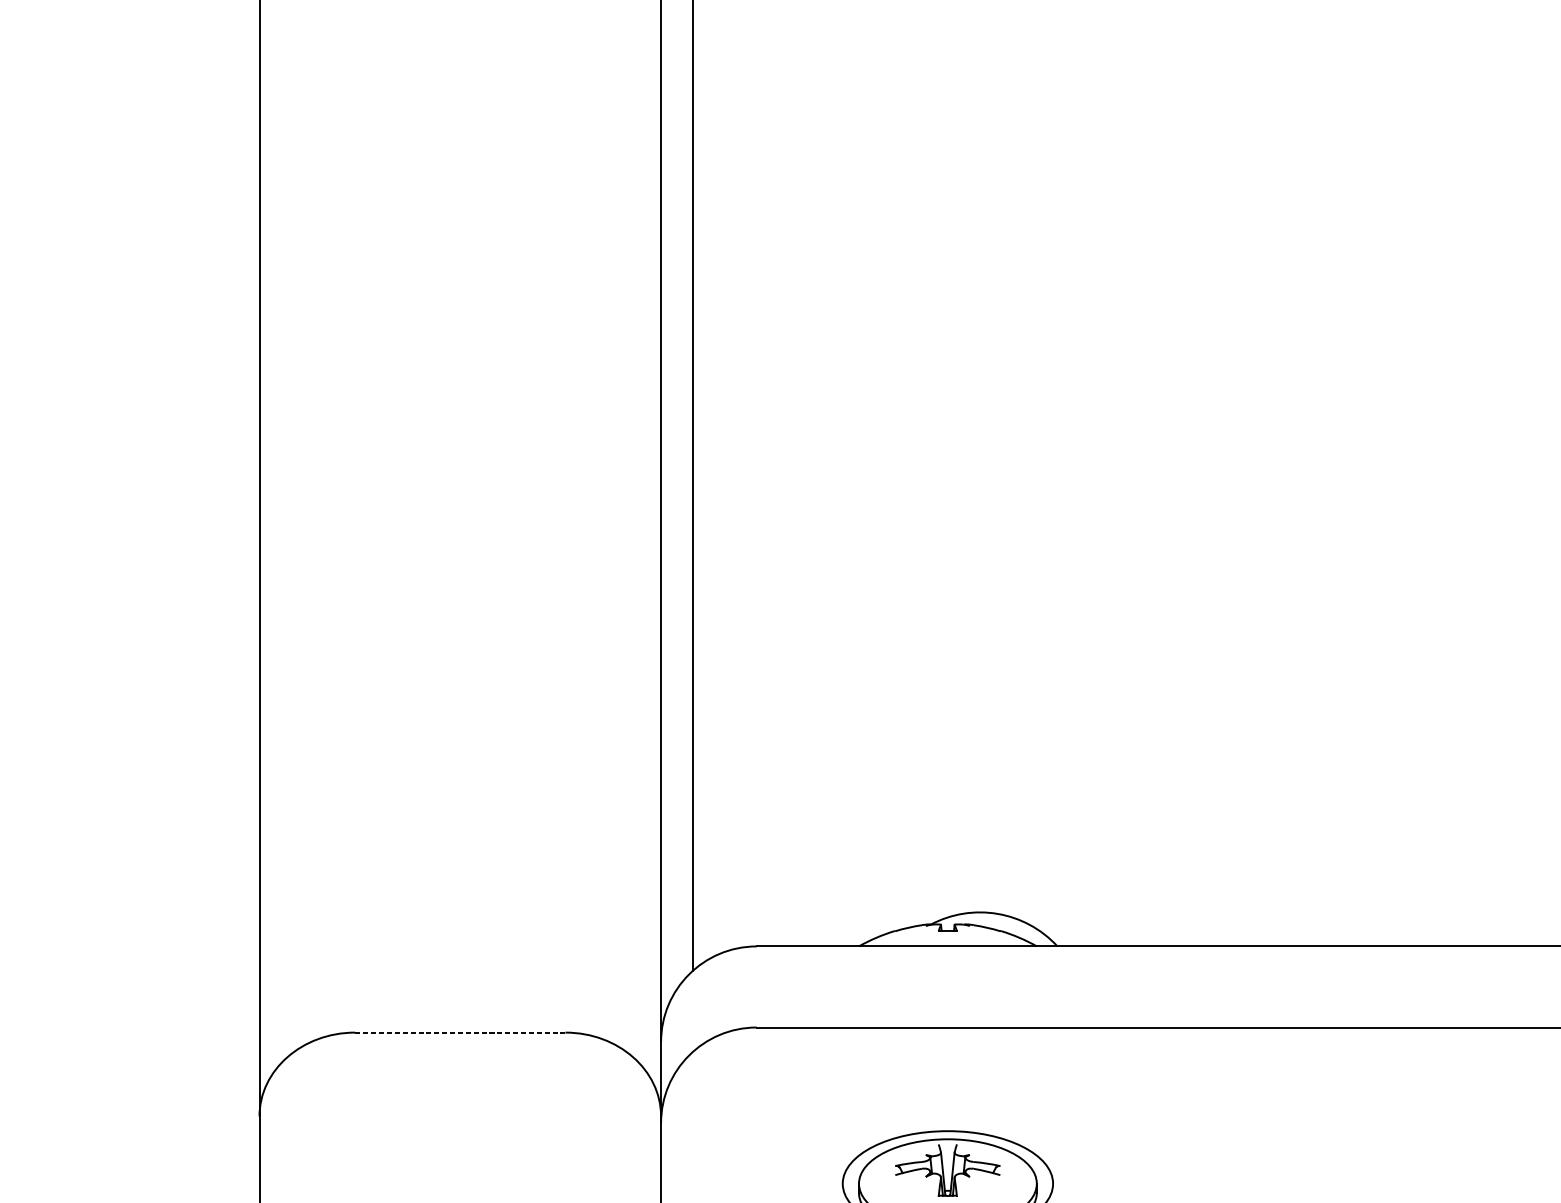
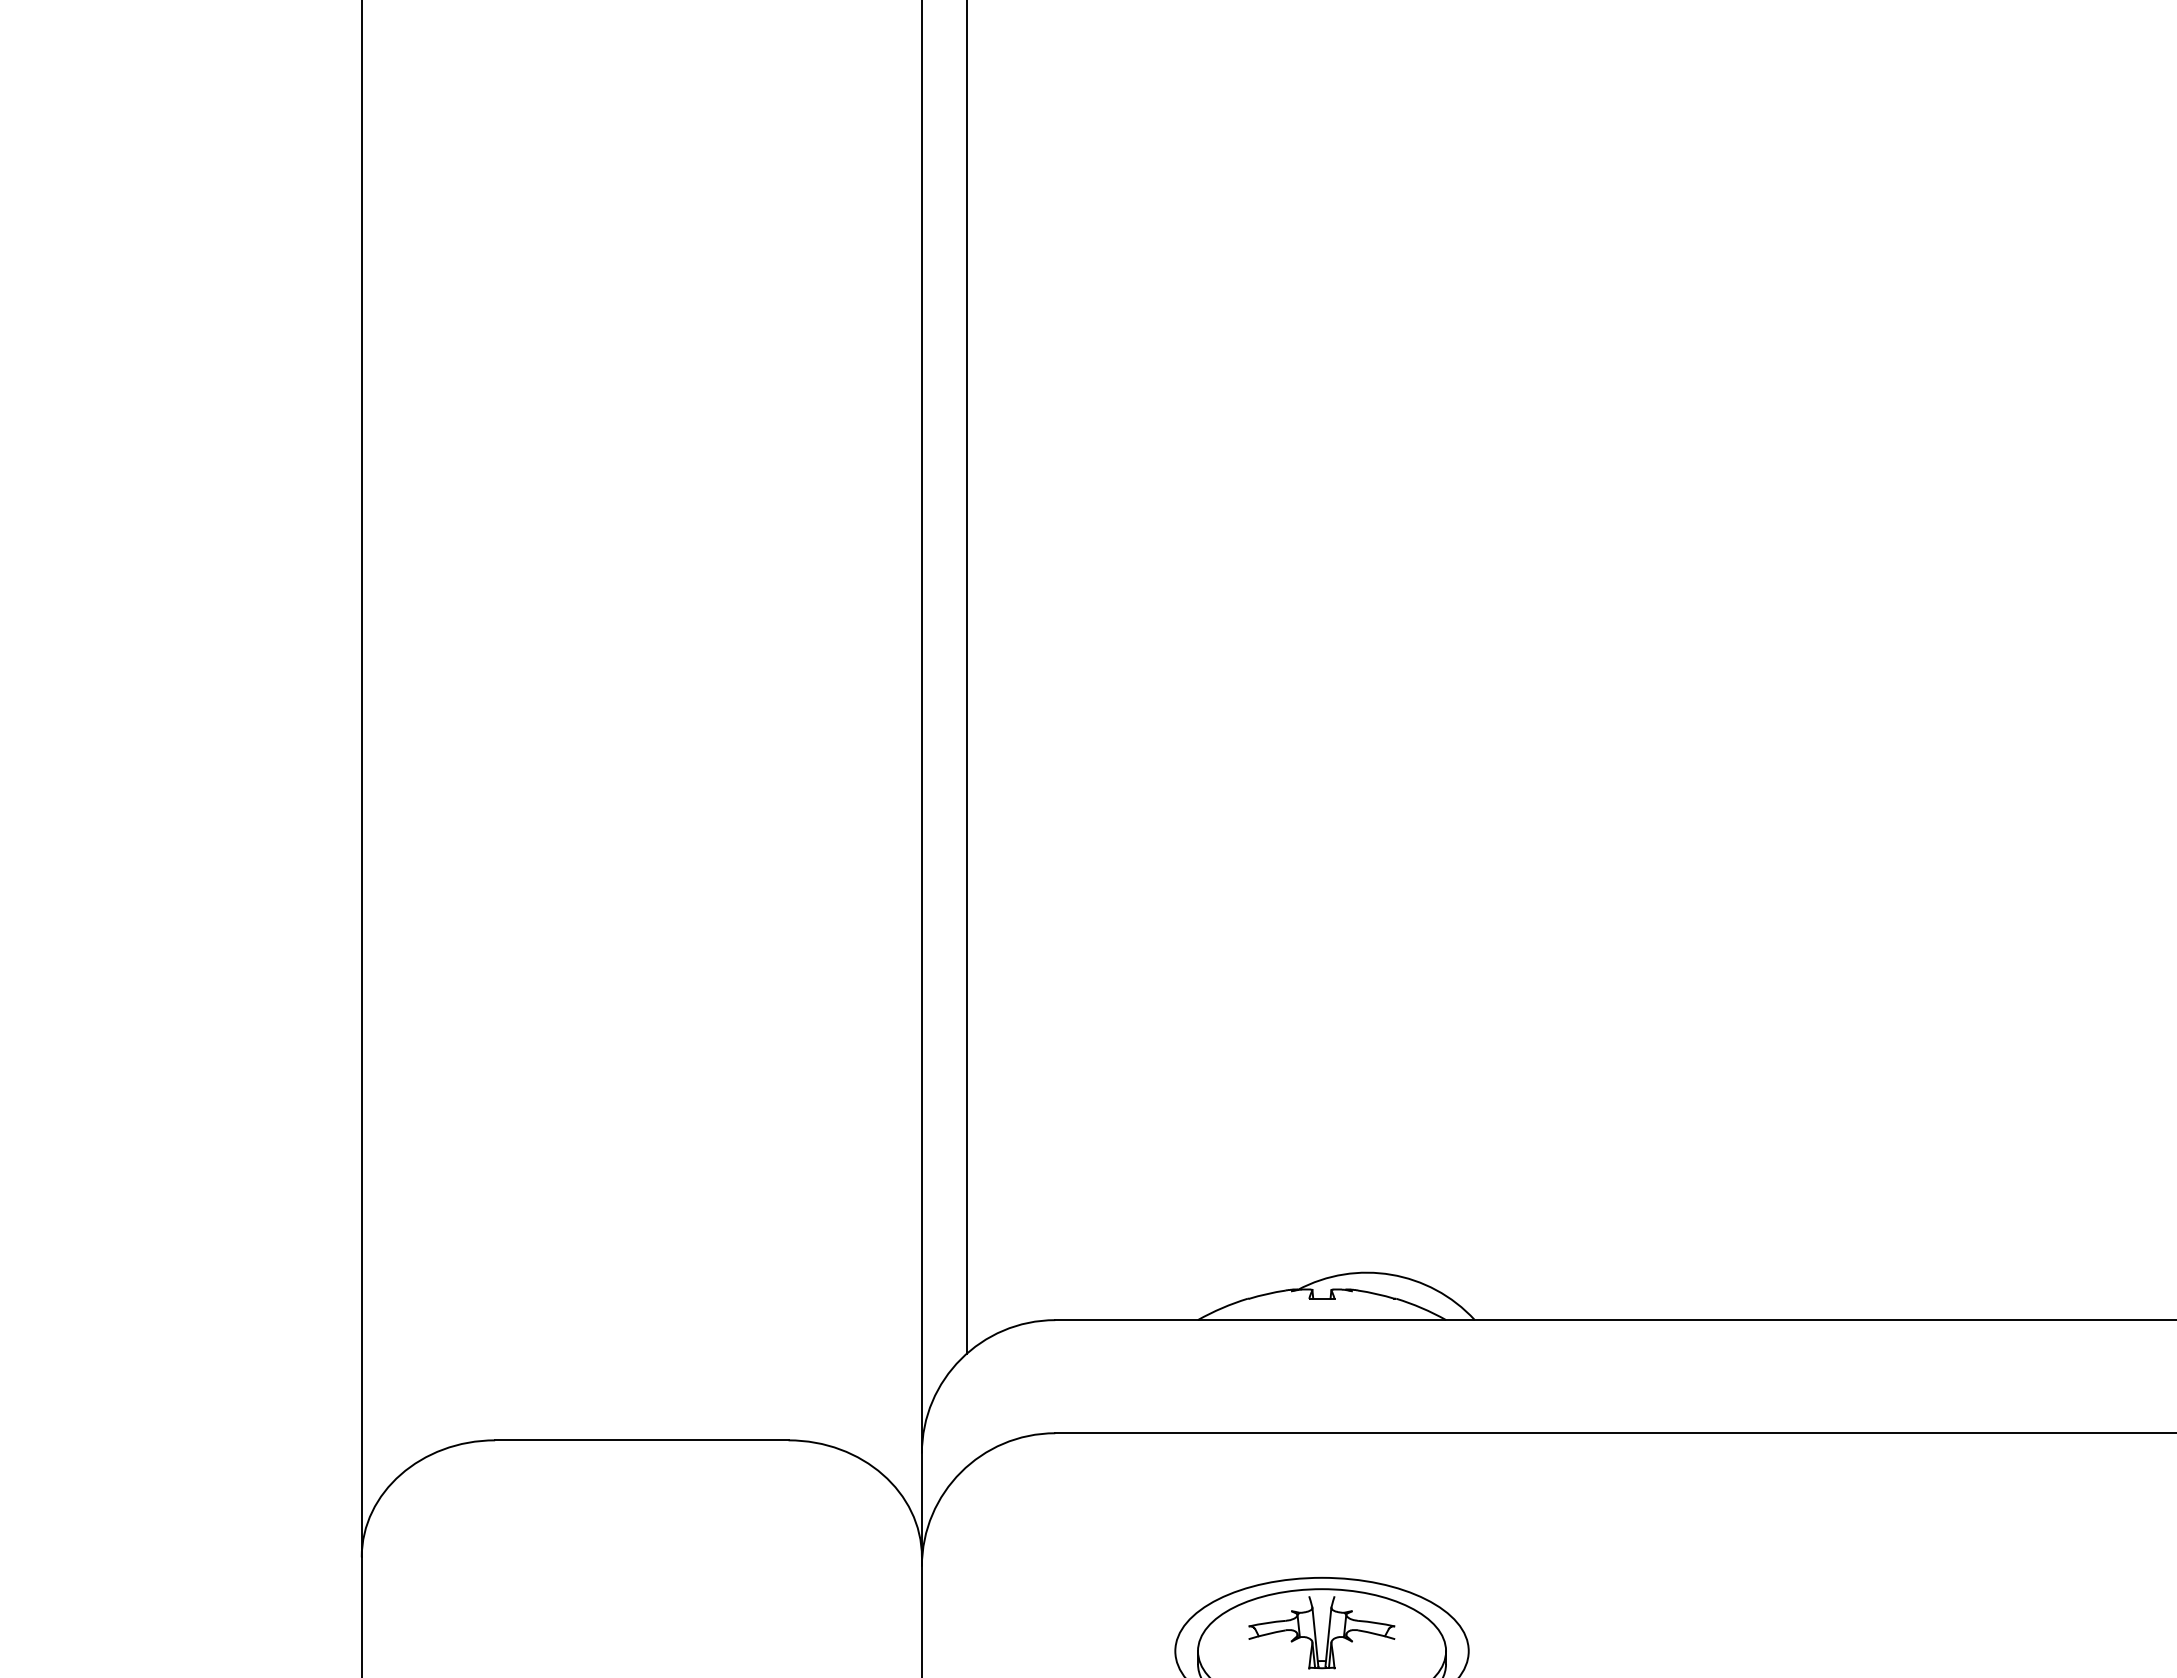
line: (460, 1032) -> (641, 1440), dashed -> solid

